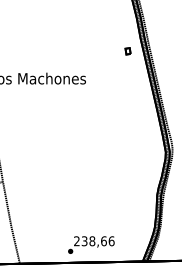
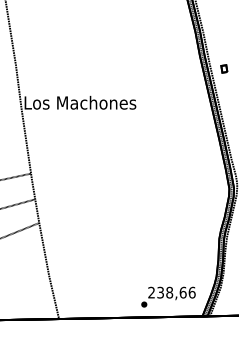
part: (128, 50) -> (224, 68), moved
text: (91, 244) -> (168, 296), moved

